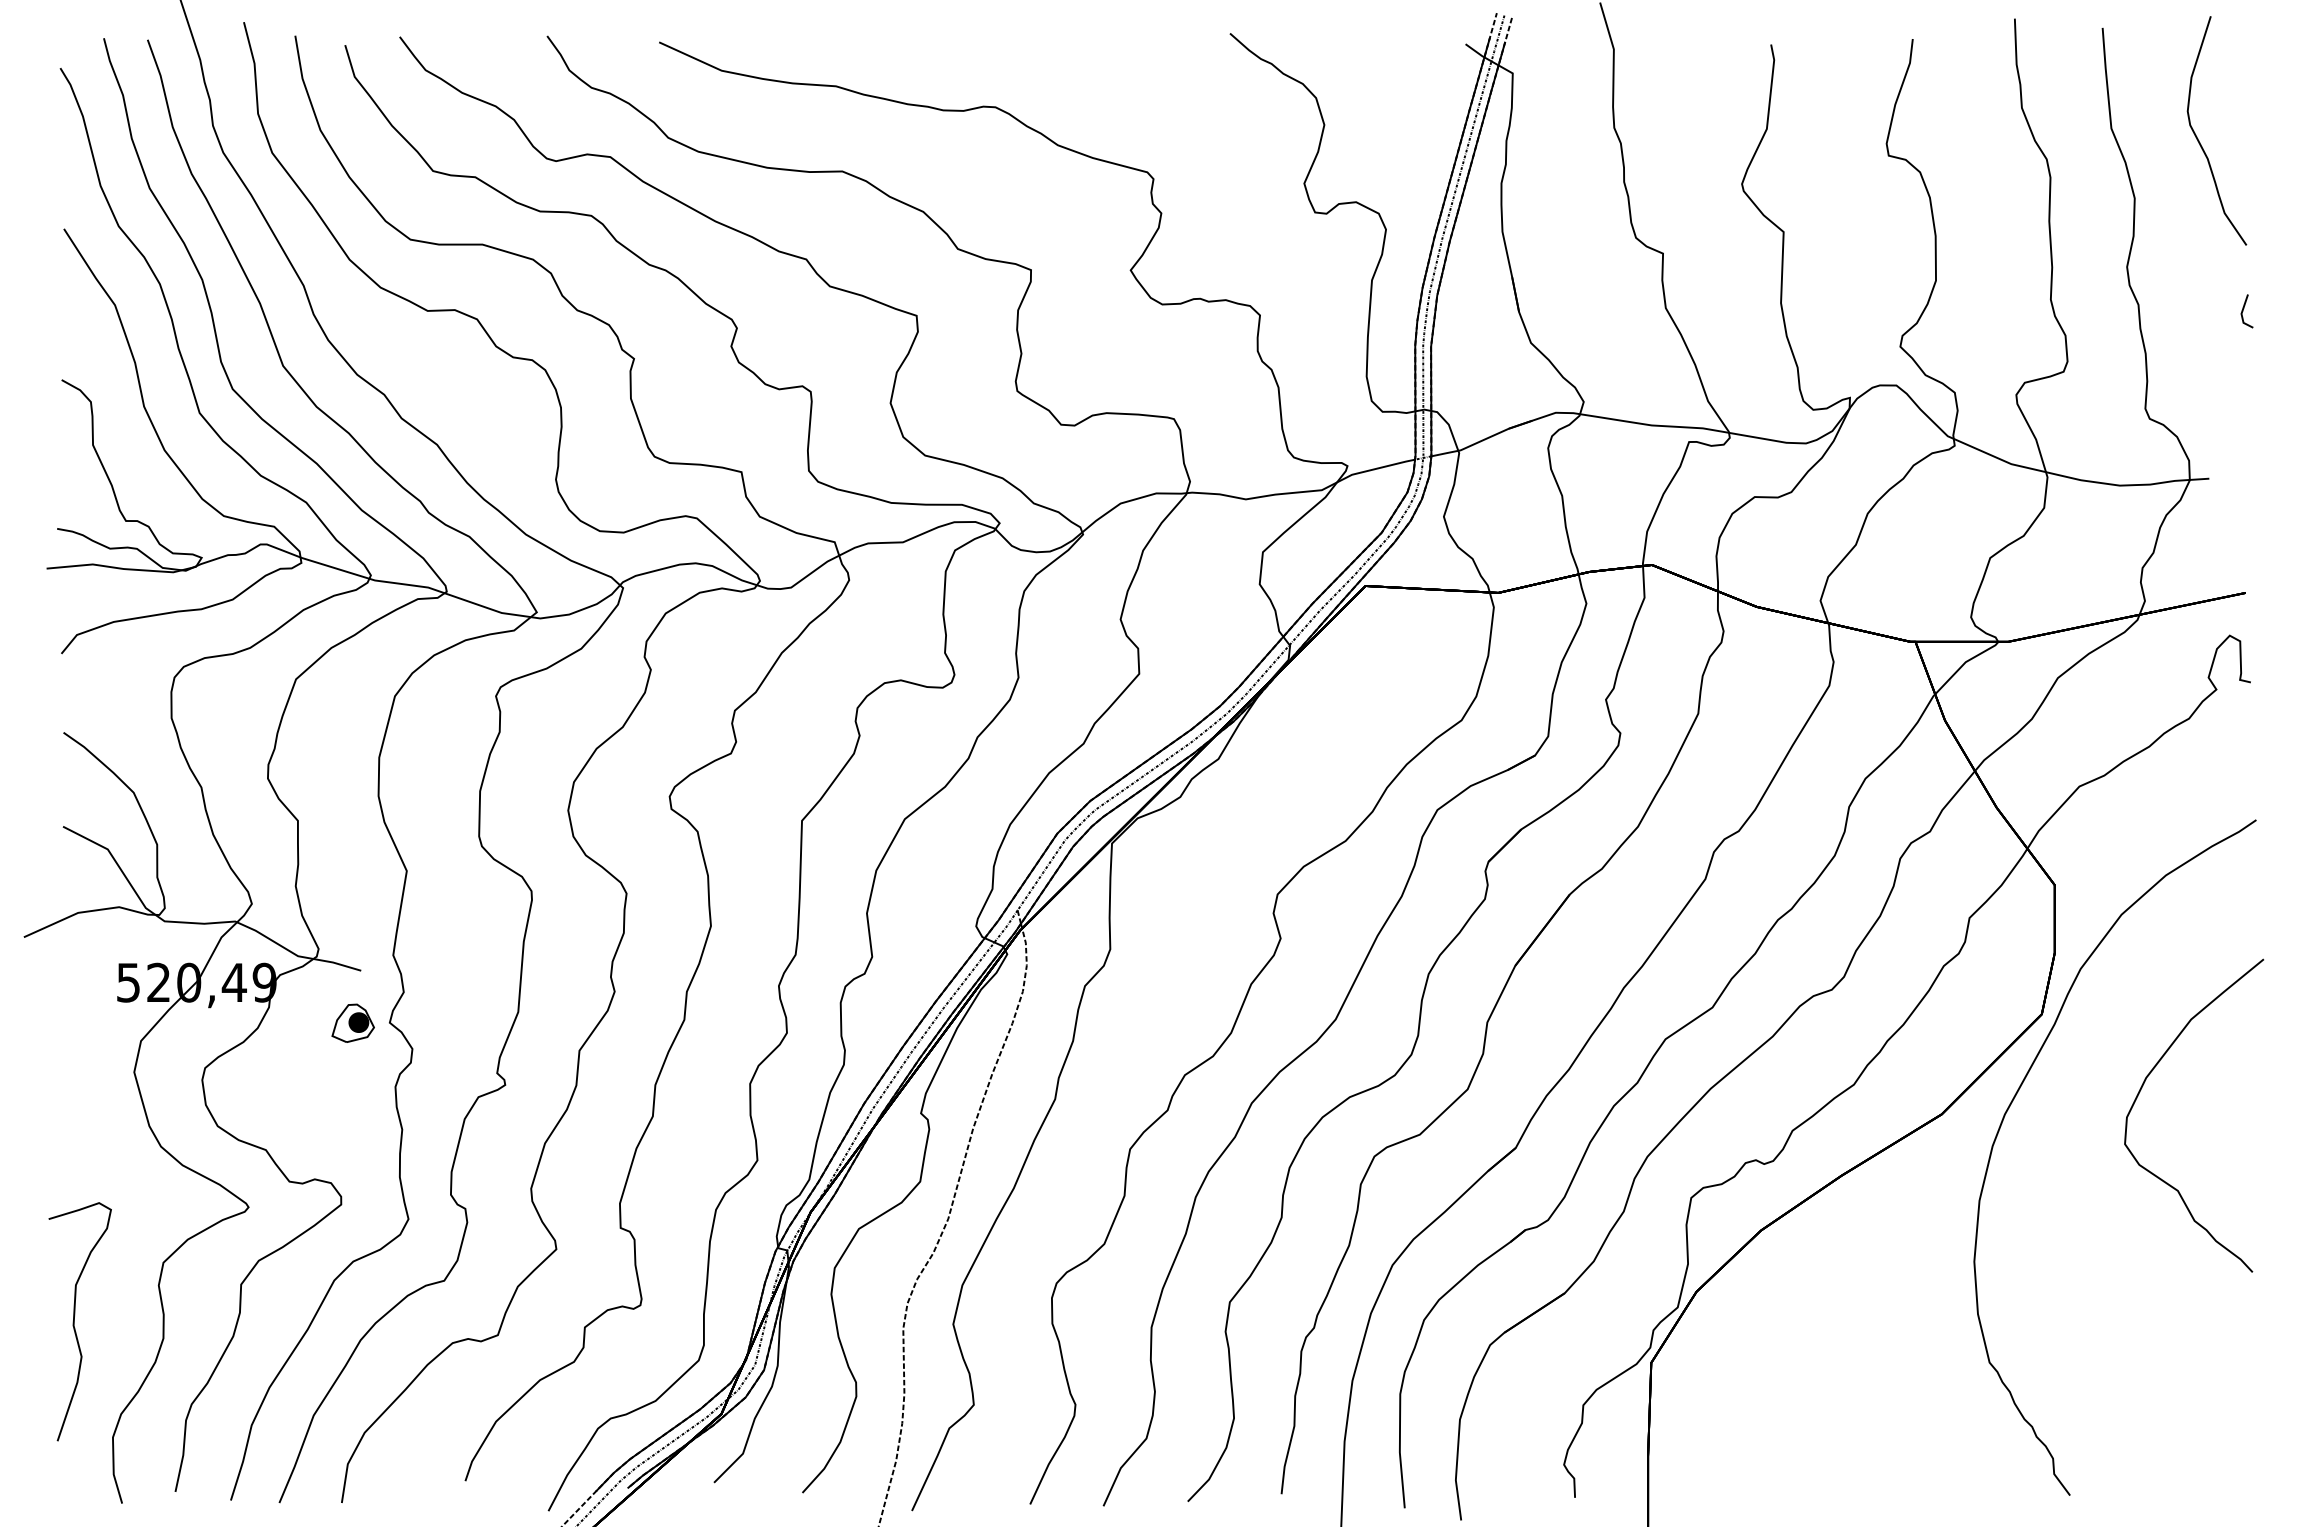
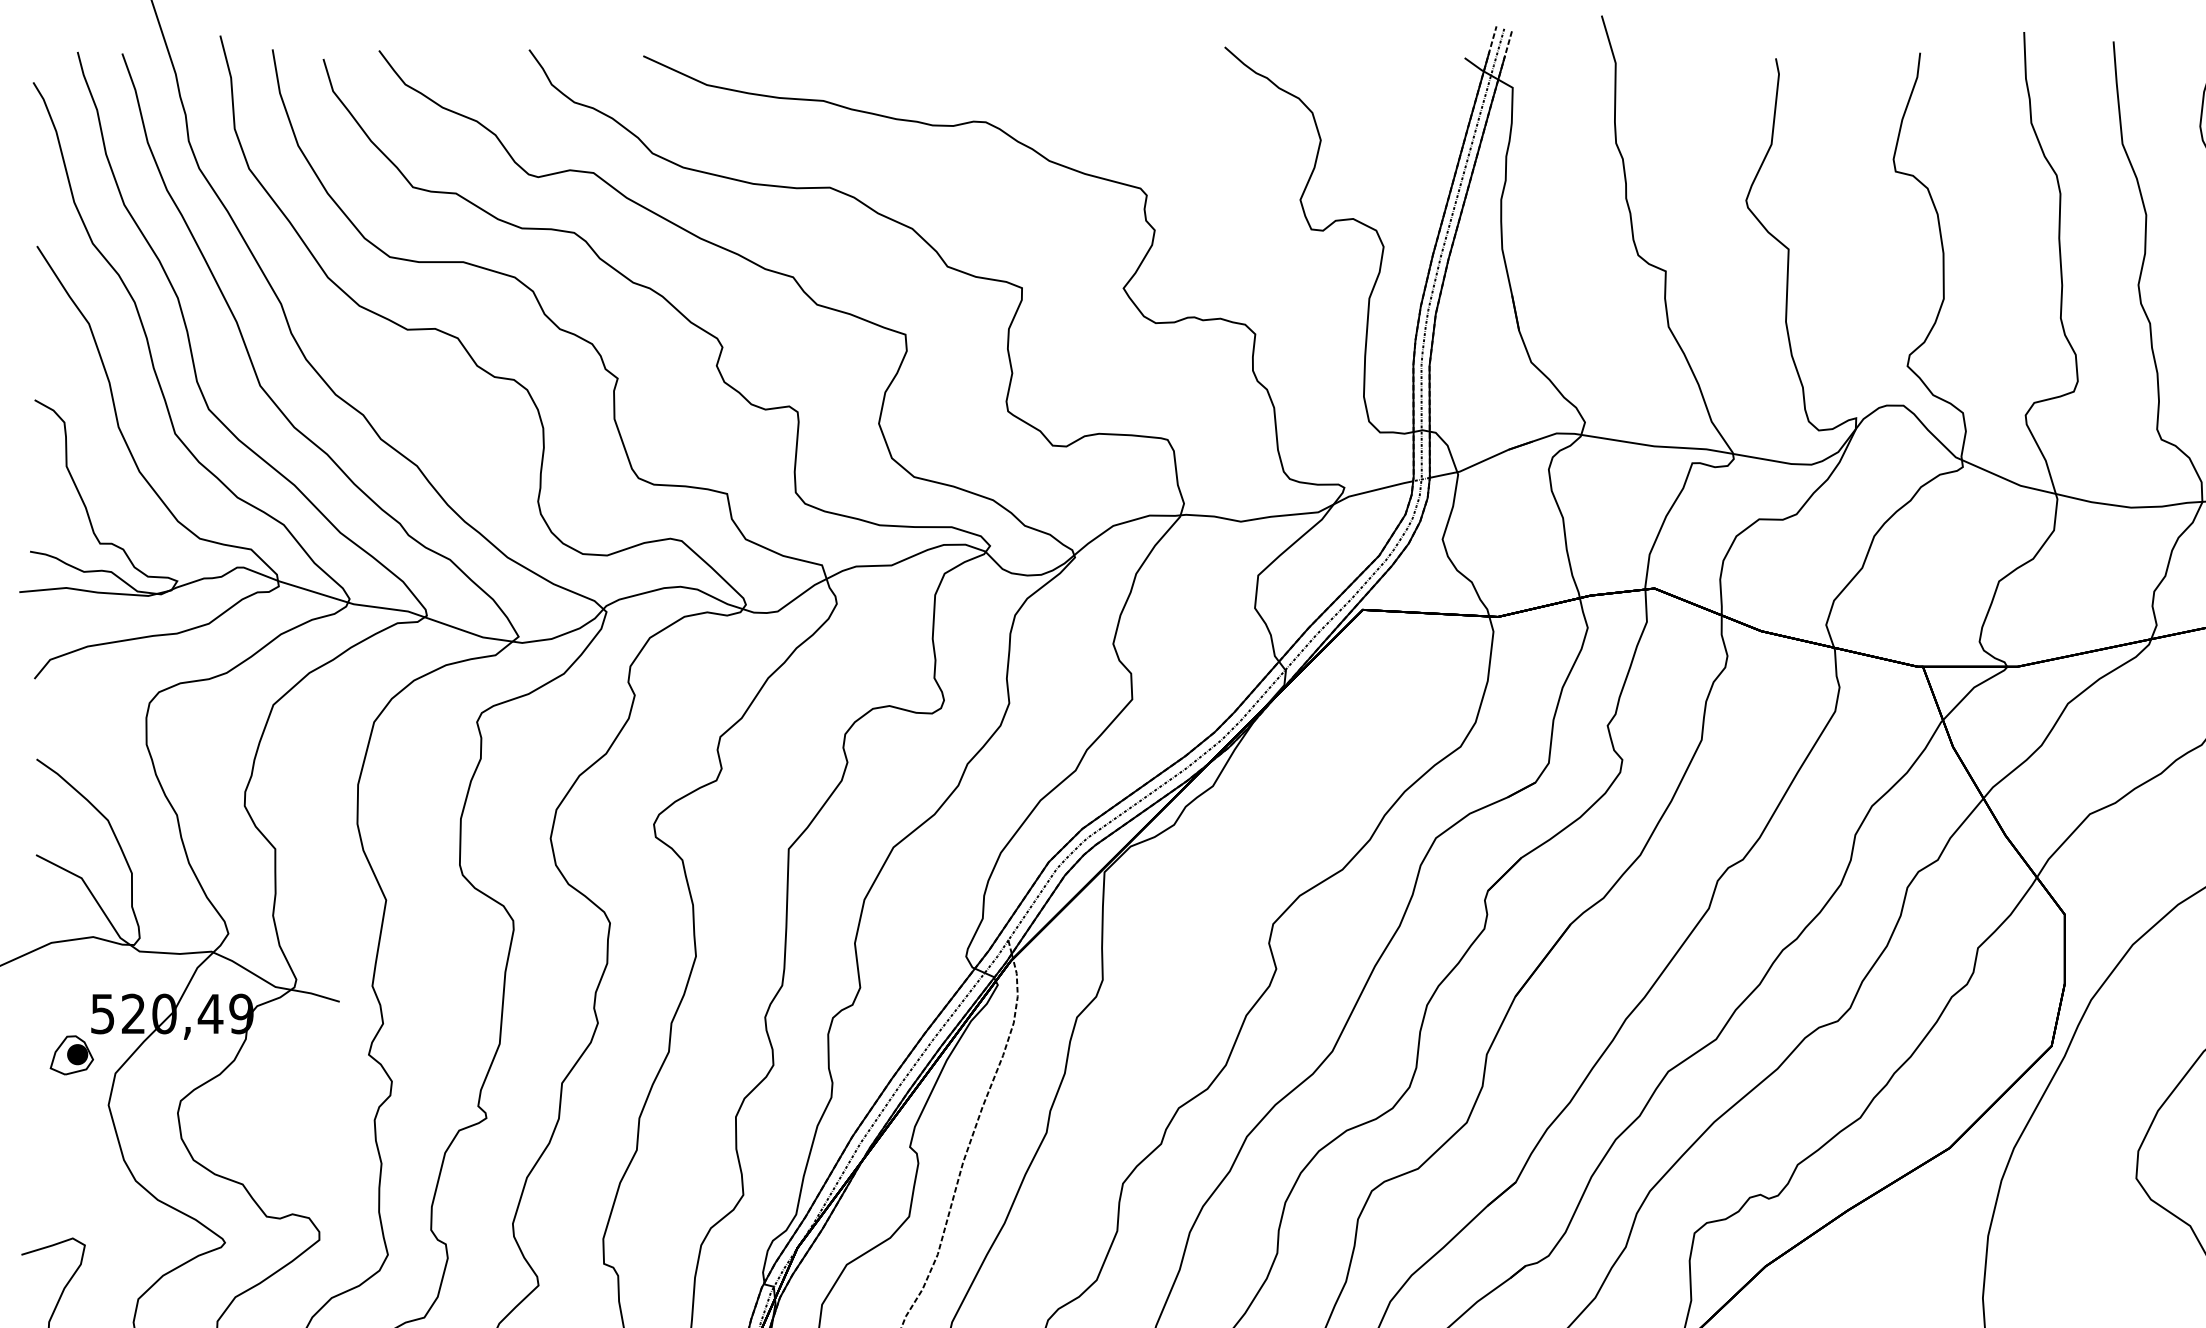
part: (352, 1022) -> (71, 1054), moved

